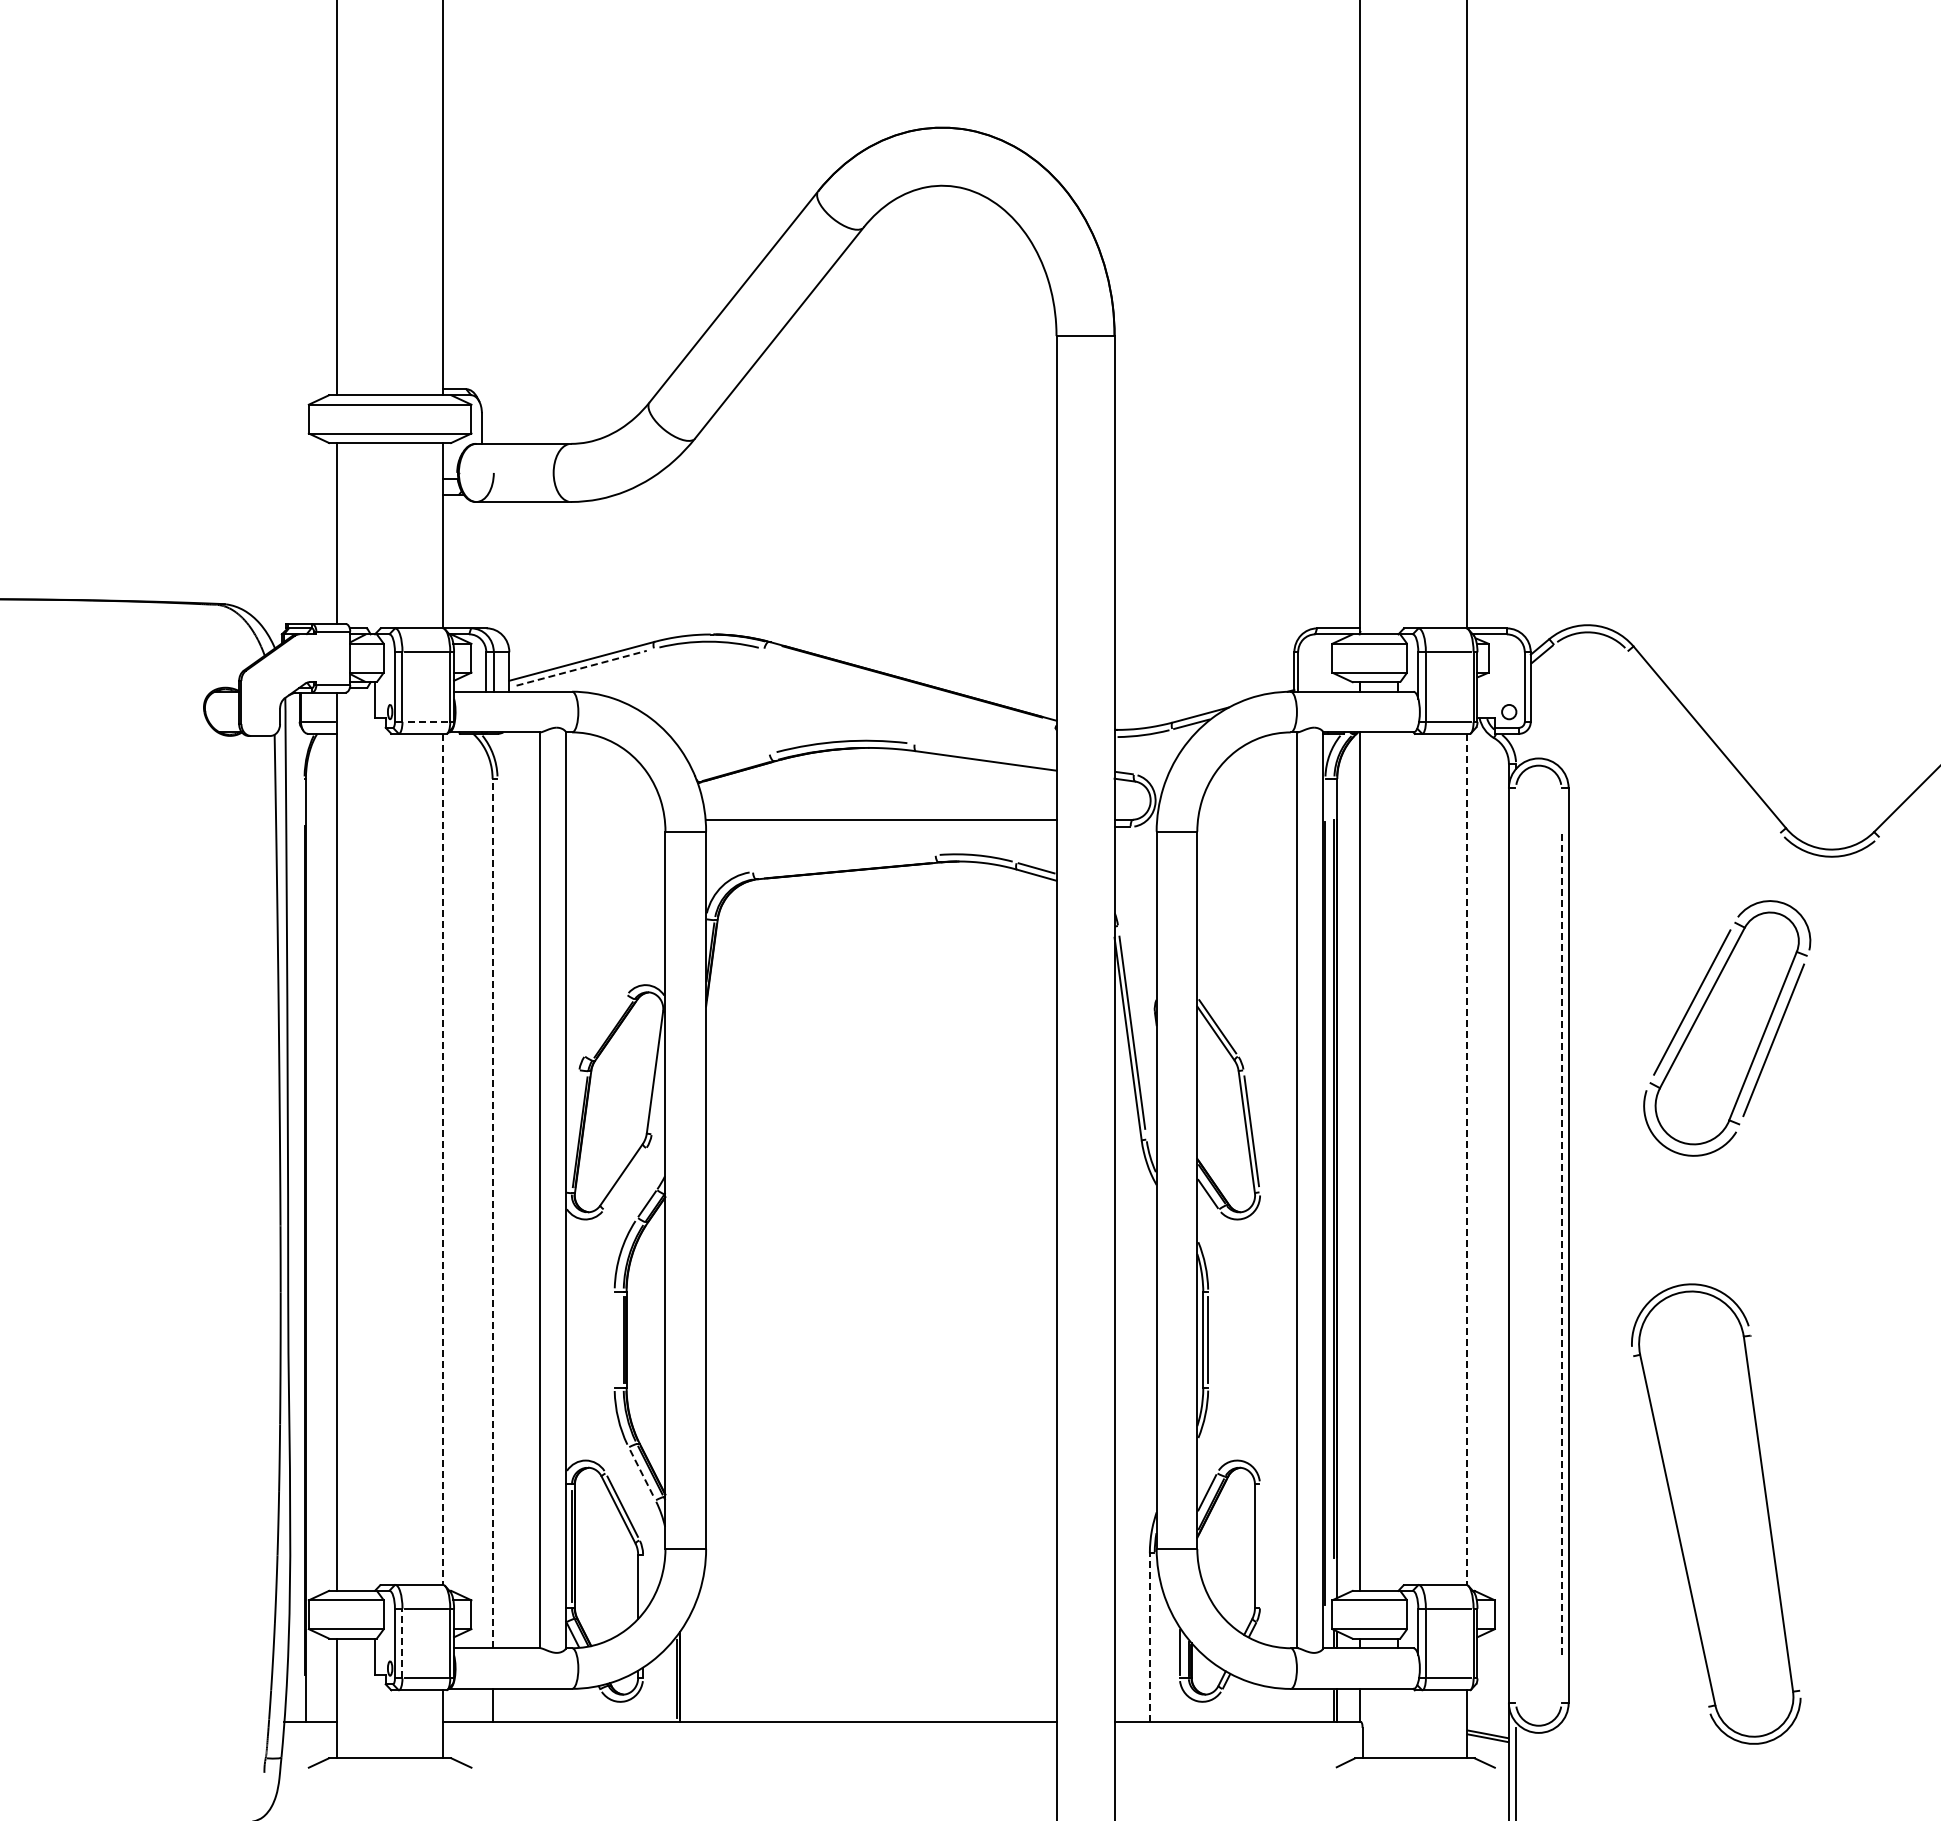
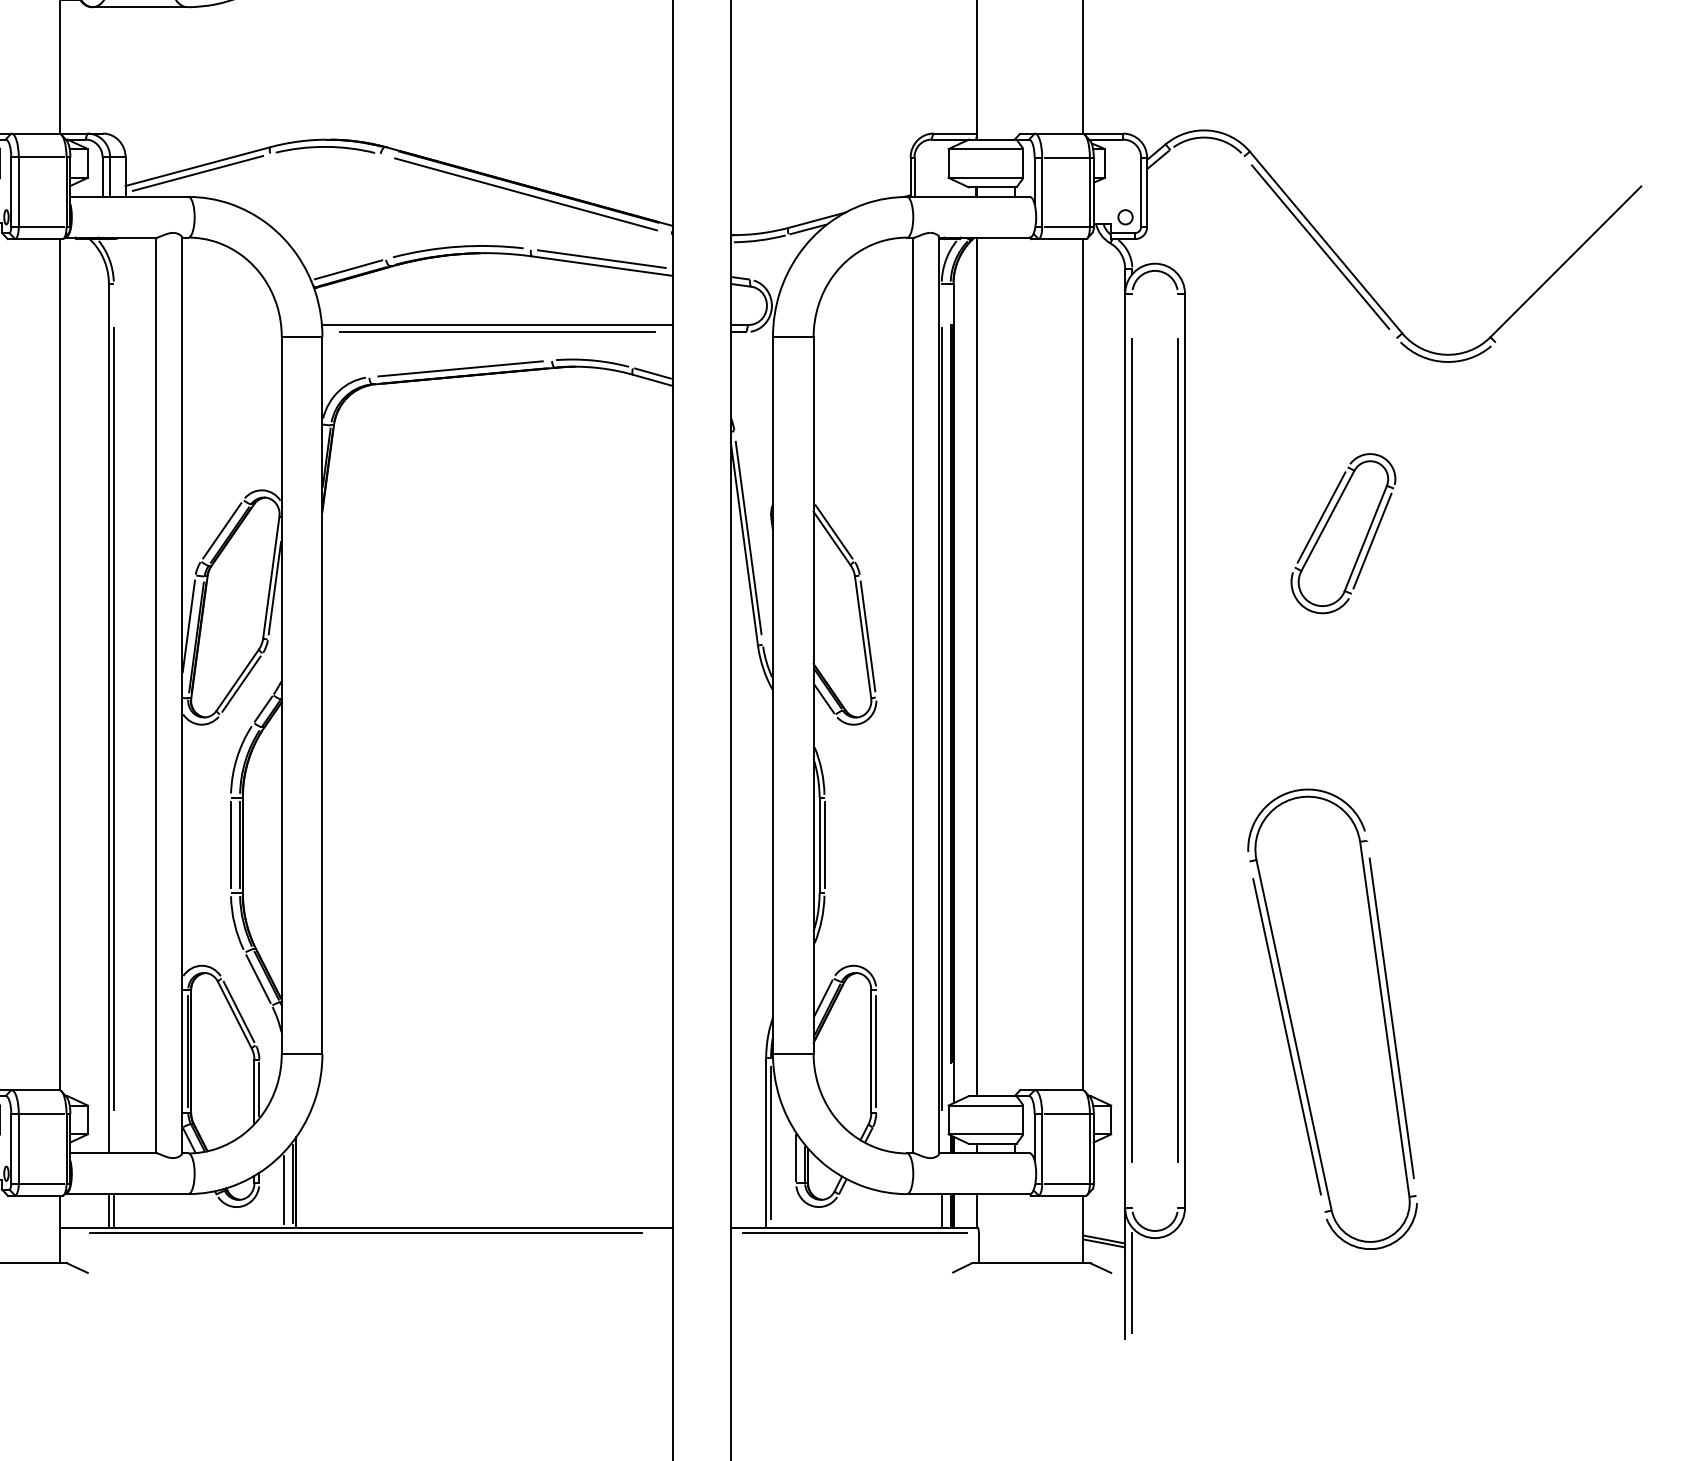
line: (582, 668) -> (198, 173), dashed -> solid
line: (909, 689) -> (525, 194), added
line: (425, 721) -> (41, 226), dashed -> solid
line: (1703, 741) -> (1319, 246), added
line: (985, 753) -> (601, 258), added
line: (731, 764) -> (347, 269), added
line: (881, 826) -> (497, 331), added
line: (844, 863) -> (460, 368), added
line: (605, 1025) -> (221, 530), added
part: (1726, 1028) -> (1342, 533), size x0.62
line: (658, 1082) -> (274, 587), added
line: (572, 1121) -> (188, 626), added
line: (443, 1159) -> (59, 664), dashed -> solid
line: (1466, 1159) -> (1082, 664), dashed -> solid
line: (625, 1178) -> (241, 683), added
line: (492, 1213) -> (108, 718), dashed -> solid
line: (497, 1213) -> (113, 718), added
line: (1516, 1245) -> (1132, 750), added
line: (1561, 1245) -> (1177, 750), dashed -> solid
line: (614, 1340) -> (230, 845), added
line: (642, 1473) -> (258, 978), dashed -> solid
line: (1775, 1512) -> (1391, 1017), added
line: (1670, 1531) -> (1286, 1036), added
line: (1259, 1545) -> (875, 1050), added
line: (643, 1583) -> (259, 1088), added
line: (1149, 1637) -> (765, 1142), dashed -> solid
line: (1154, 1637) -> (770, 1142), added
line: (402, 1643) -> (18, 1148), dashed -> solid
line: (668, 1684) -> (284, 1189), added
line: (497, 1705) -> (113, 1210), added
line: (1325, 1705) -> (941, 1210), added
line: (749, 1727) -> (365, 1232), added
line: (1238, 1727) -> (854, 1232), added

